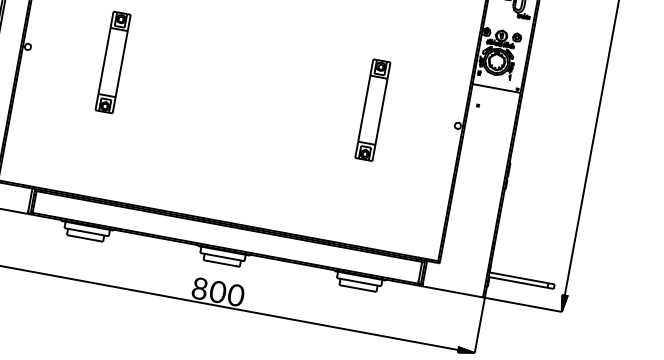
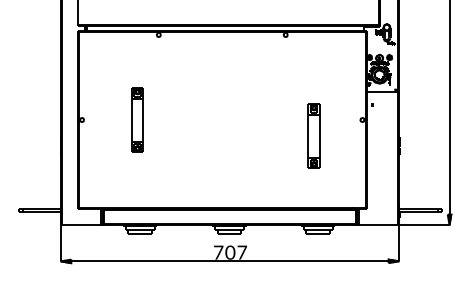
part: (372, 109) -> (313, 135), moved
text: (199, 288) -> (218, 252), 8 -> 7
text: (236, 295) -> (242, 252), 0 -> 7

